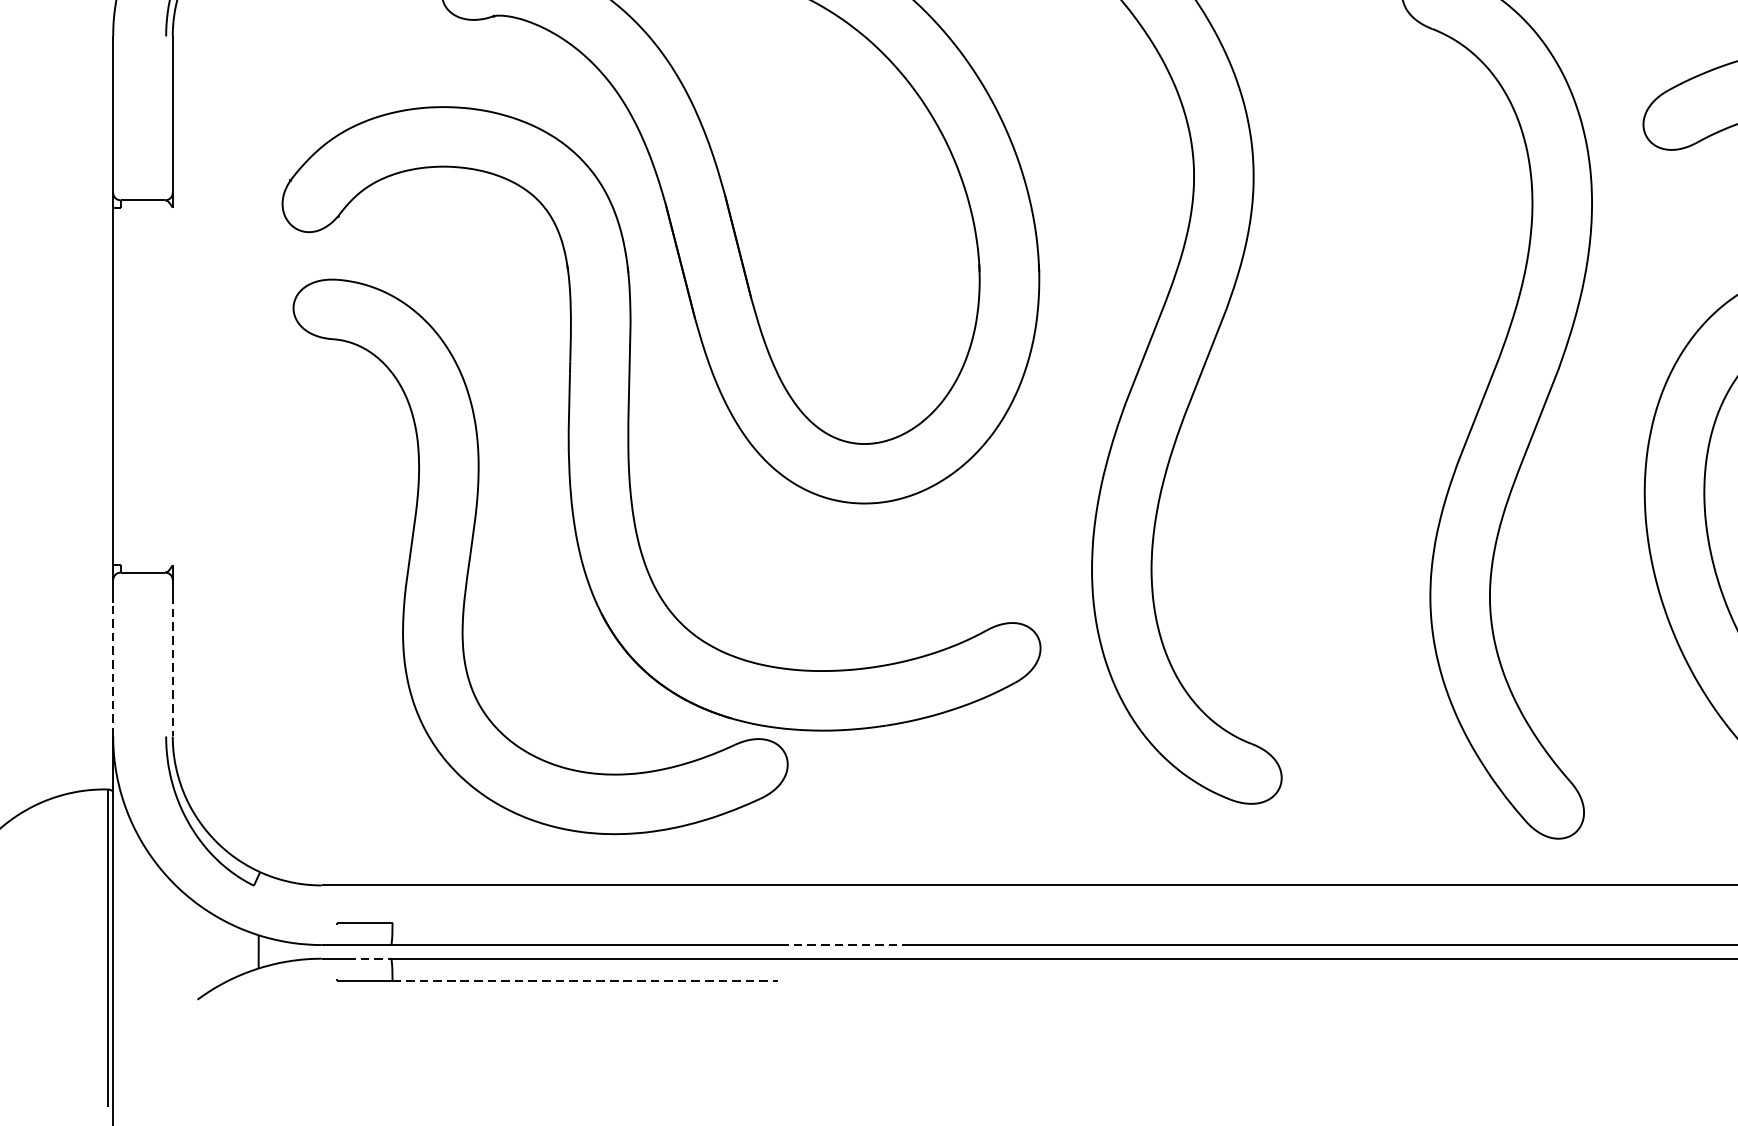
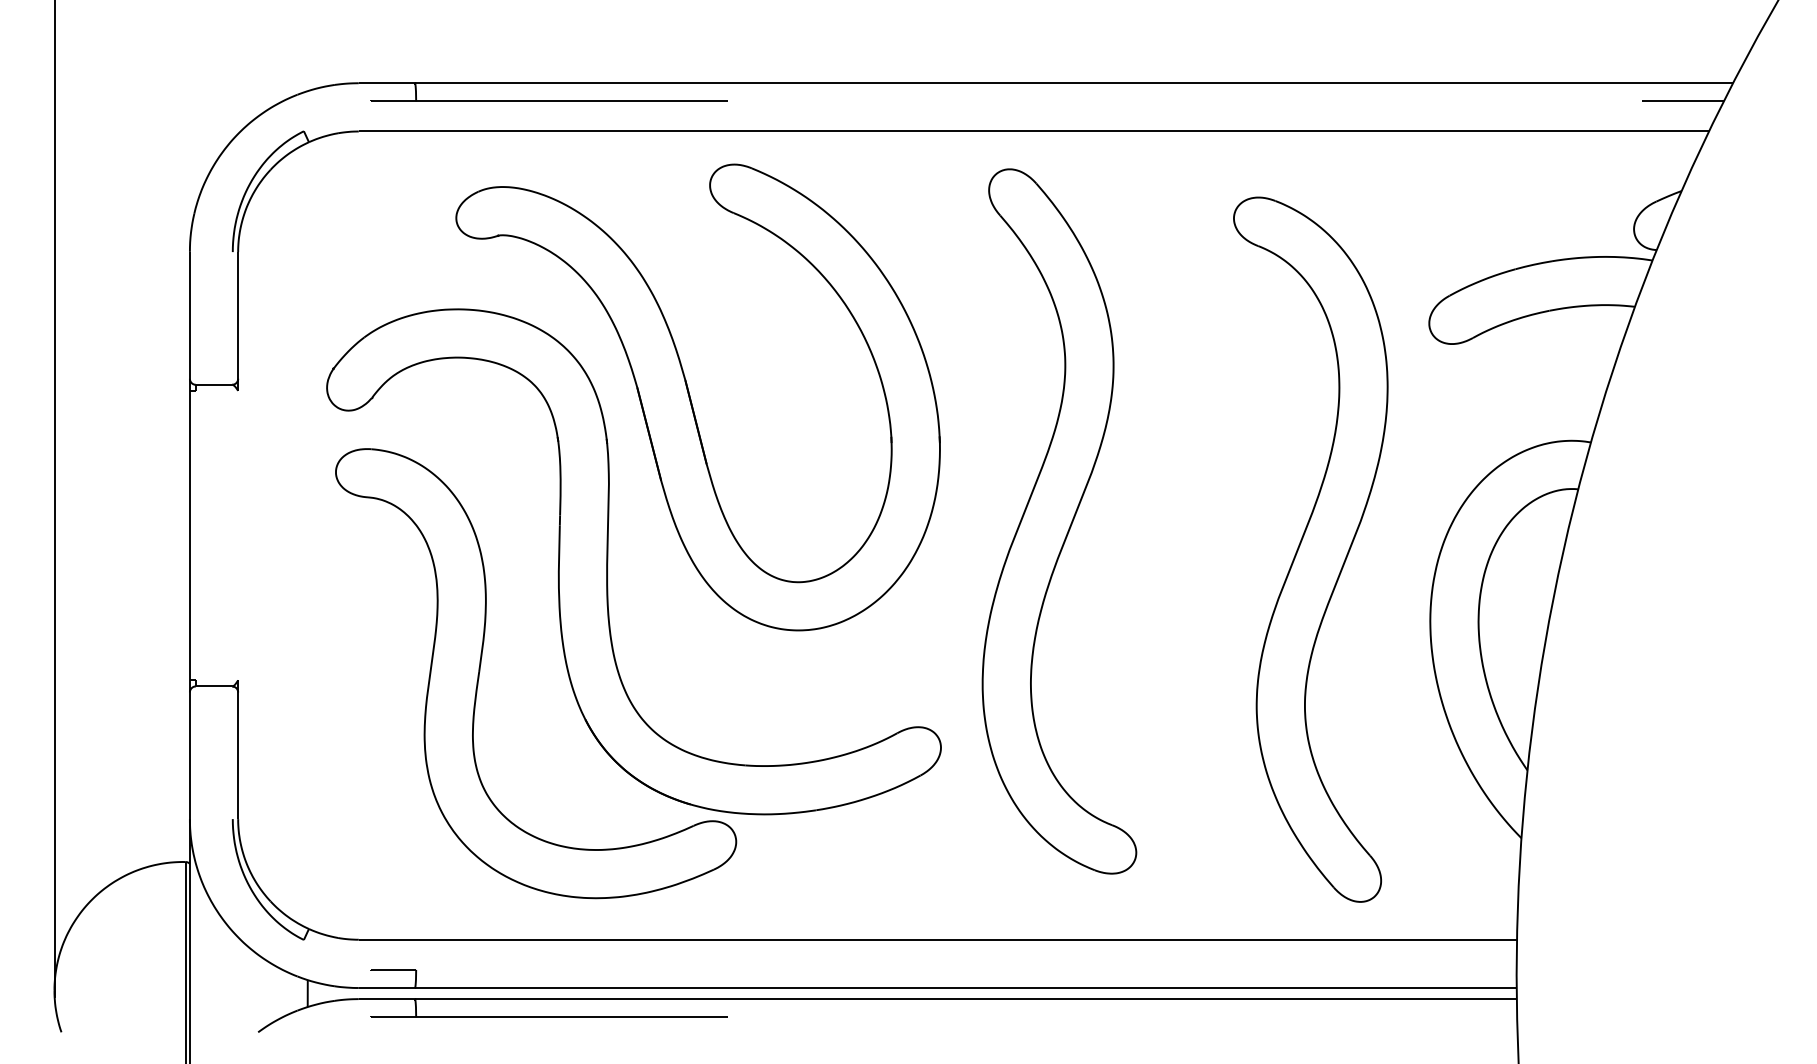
line: (173, 666) -> (238, 762), dashed -> solid
line: (112, 669) -> (189, 764), dashed -> solid
line: (848, 944) -> (785, 987), dashed -> solid
line: (369, 959) -> (397, 999), dashed -> solid
line: (585, 981) -> (572, 1017), dashed -> solid

